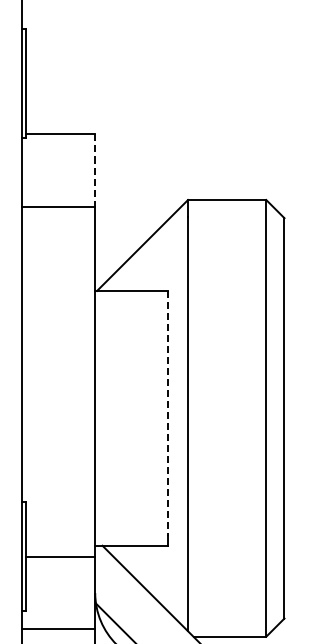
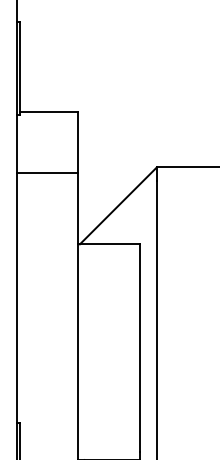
line: (95, 171) -> (78, 143), dashed -> solid
line: (168, 413) -> (140, 348), dashed -> solid

